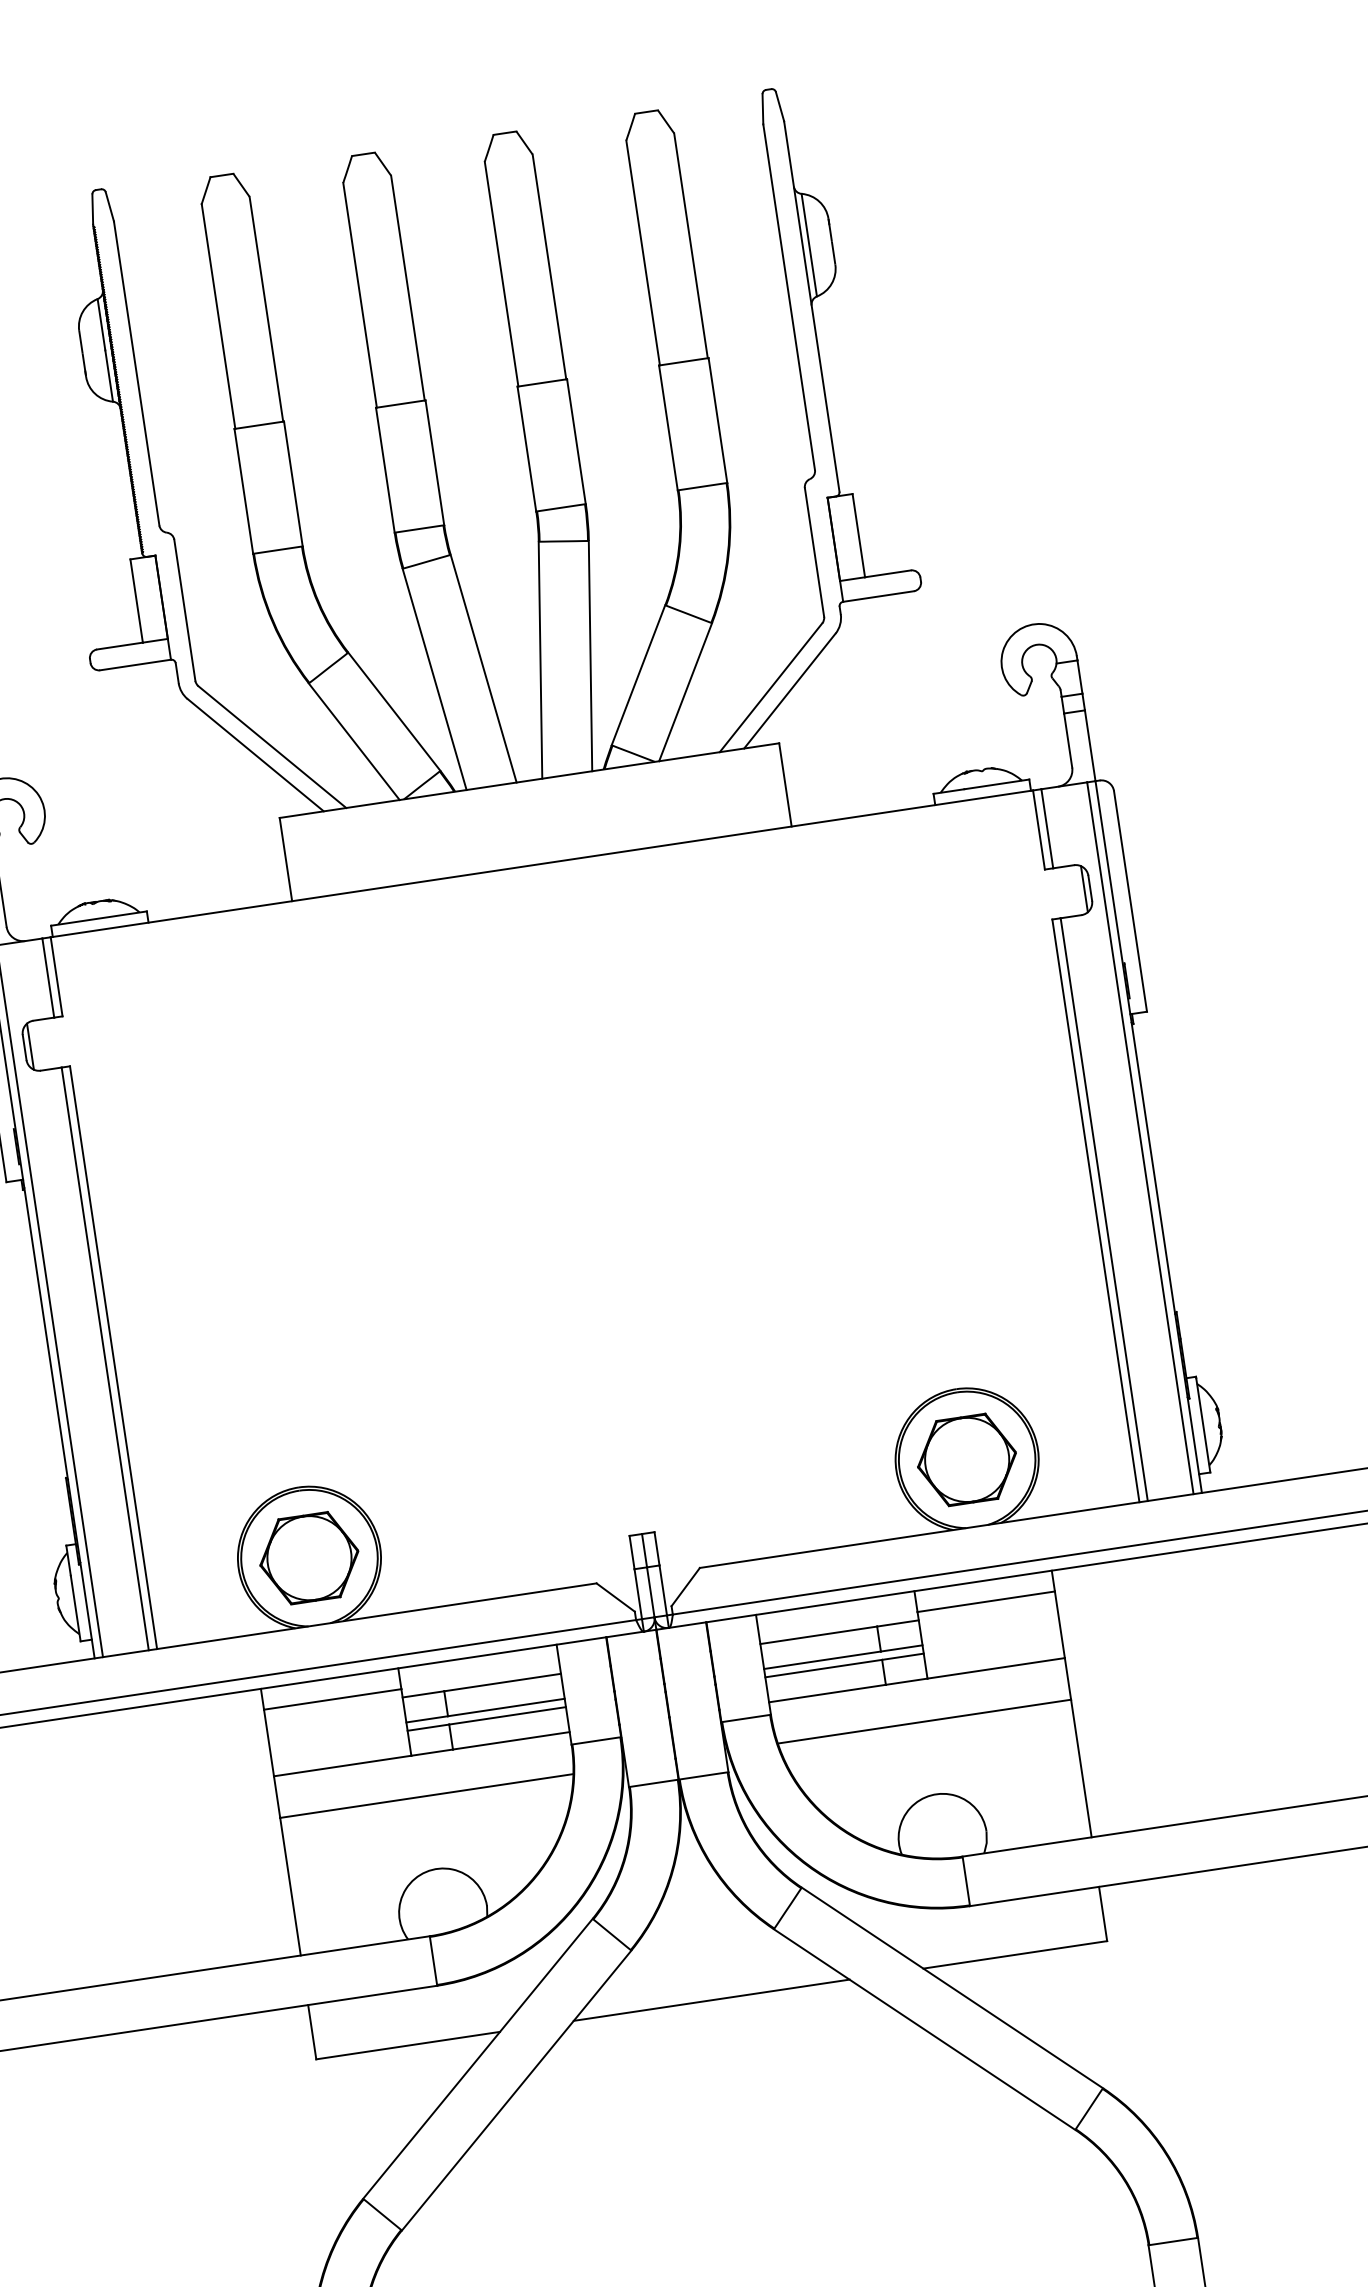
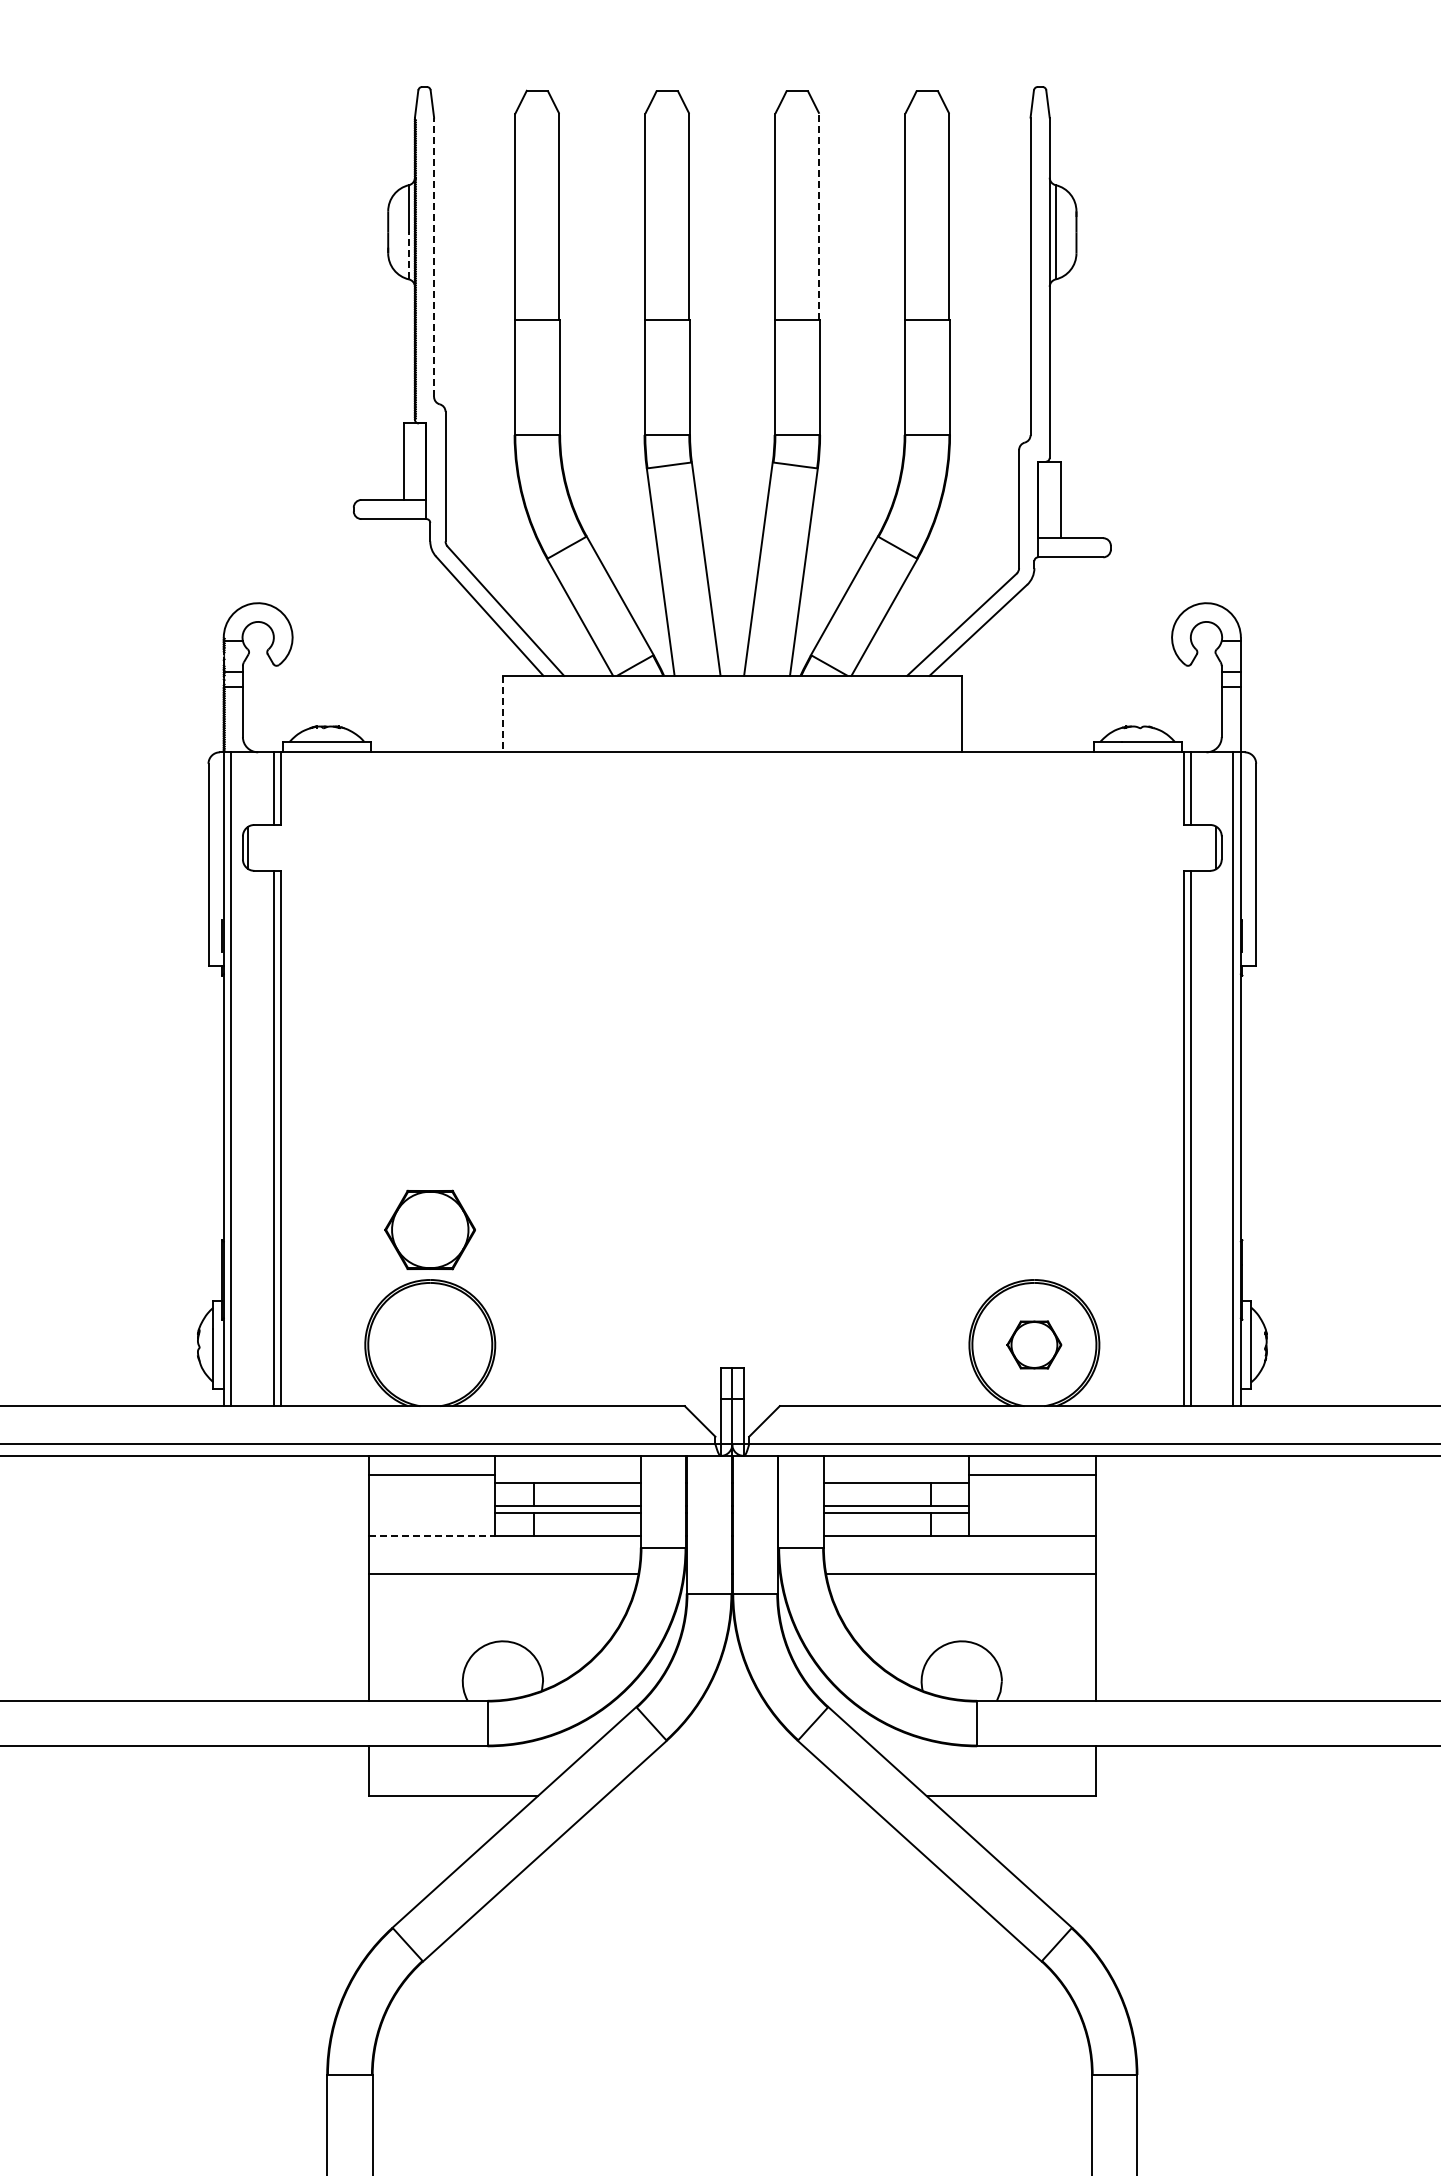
line: (549, 266) -> (819, 216), solid -> dashed
line: (137, 373) -> (434, 257), solid -> dashed
line: (109, 375) -> (409, 255), solid -> dashed
line: (285, 860) -> (502, 714), solid -> dashed
part: (967, 1459) -> (1034, 1344), size x0.6
part: (308, 1557) -> (429, 1229), moved
line: (343, 1766) -> (432, 1536), solid -> dashed
line: (711, 2000) -> (732, 1796), removed

